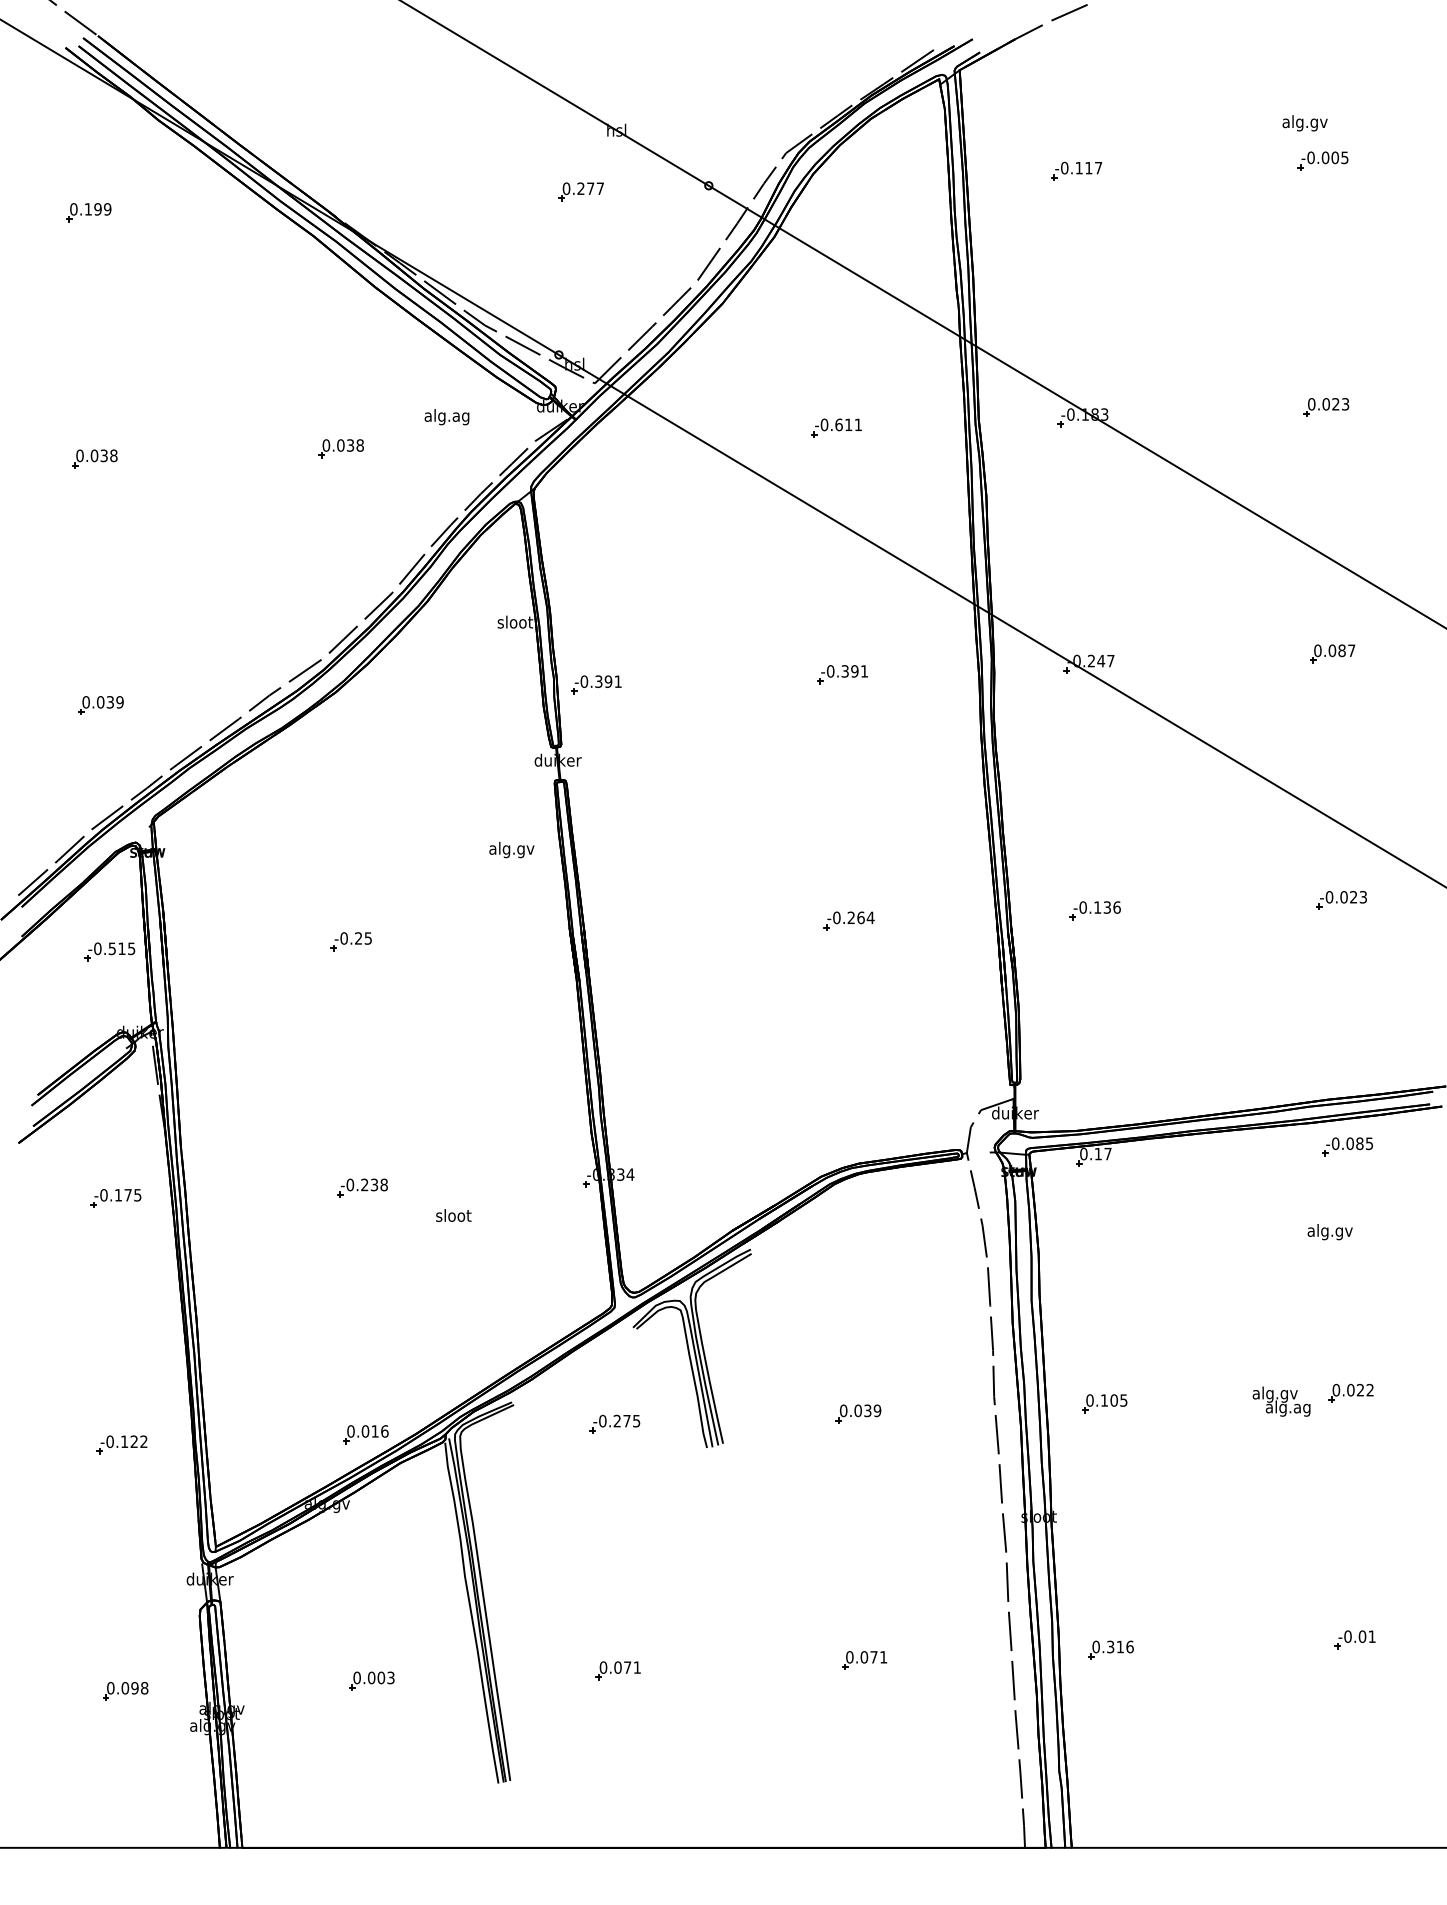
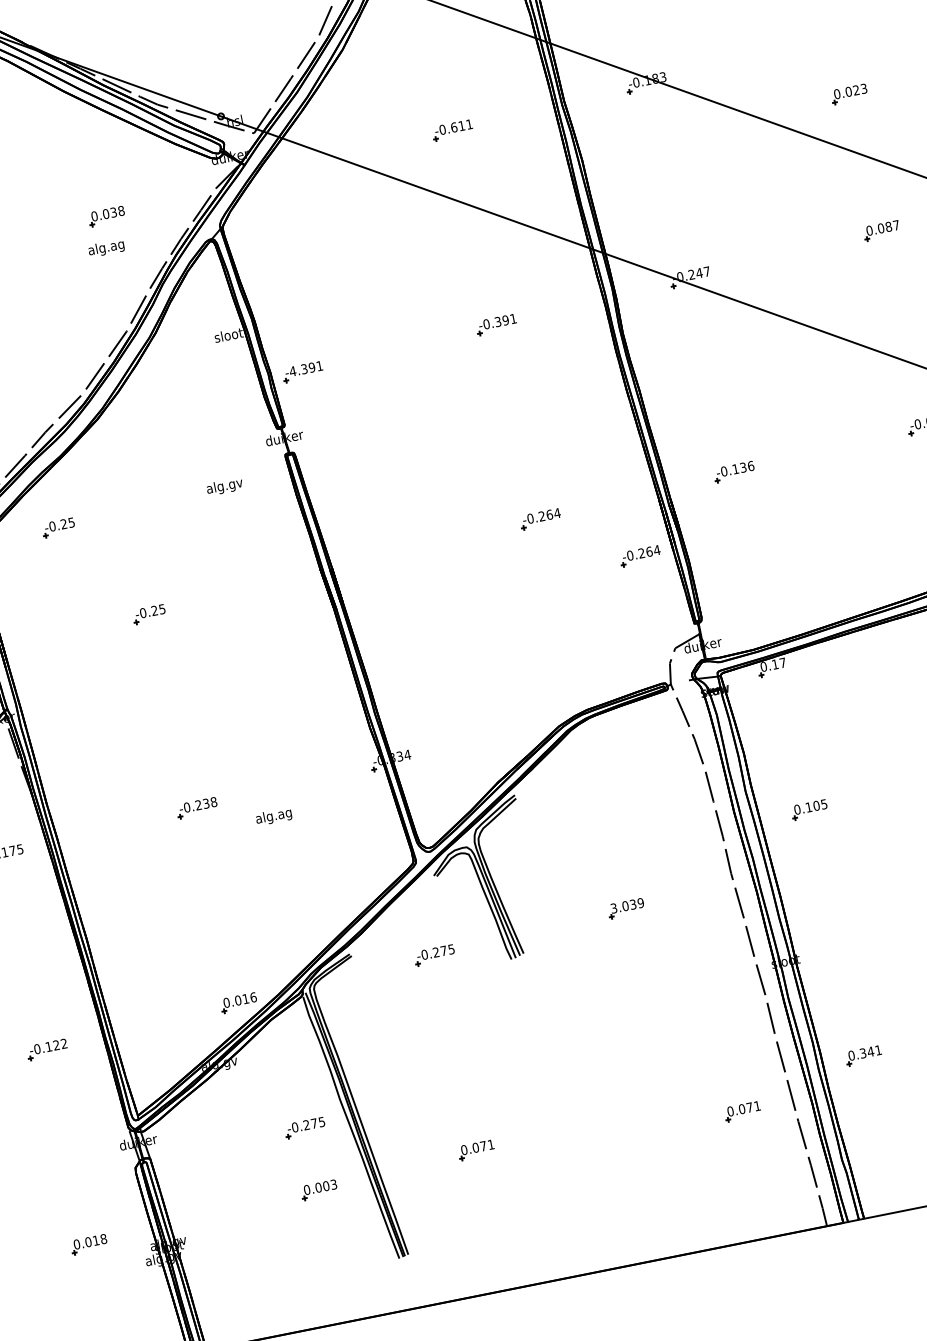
part: (1326, 407) -> (849, 94), moved
text: (446, 417) -> (106, 248), moved
part: (340, 448) -> (106, 216), moved
text: (584, 681) -> (293, 371), -0.391 -> -4.391
part: (261, 814) -> (58, 527), added
text: (511, 850) -> (224, 487), moved
part: (960, 989) -> (639, 555), added
text: (453, 1217) -> (274, 816), sloot -> alg.ag
part: (1104, 1403) -> (809, 809), moved
text: (843, 1410) -> (613, 908), 0.039 -> 3.039
part: (415, 1601) -> (304, 1127), added
text: (1124, 1646) -> (874, 1050), 0.316 -> 0.341
part: (864, 1660) -> (742, 1111), moved
part: (371, 1680) -> (318, 1189), moved
text: (134, 1688) -> (95, 1240), 0.098 -> 0.018

